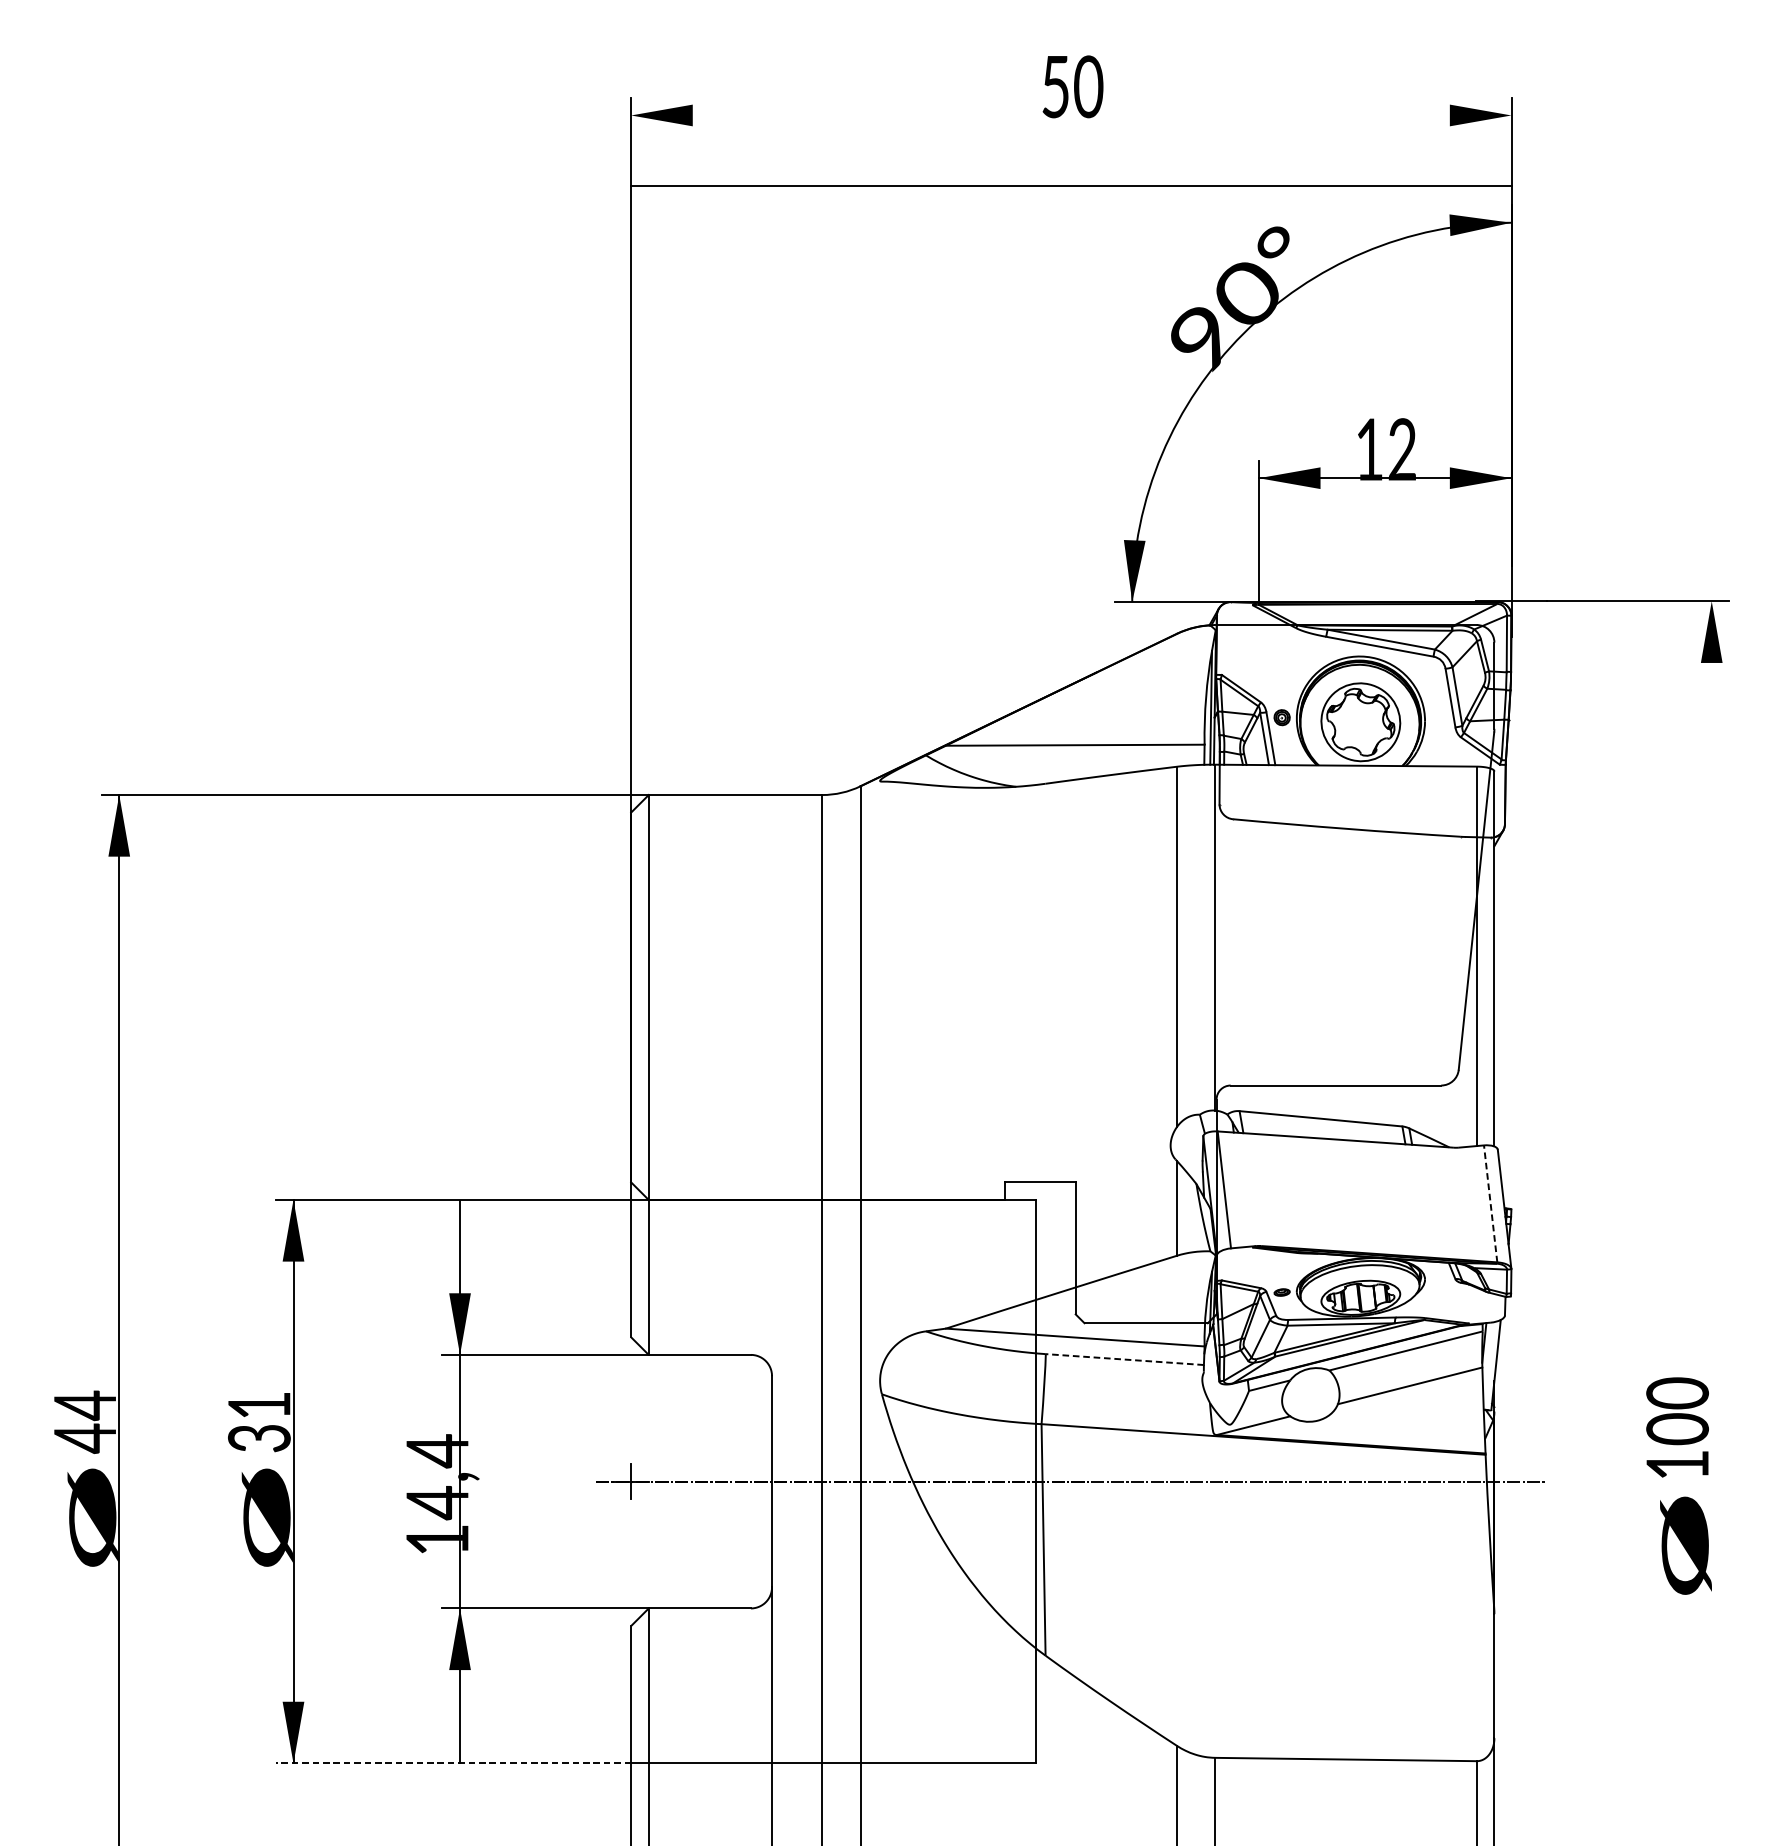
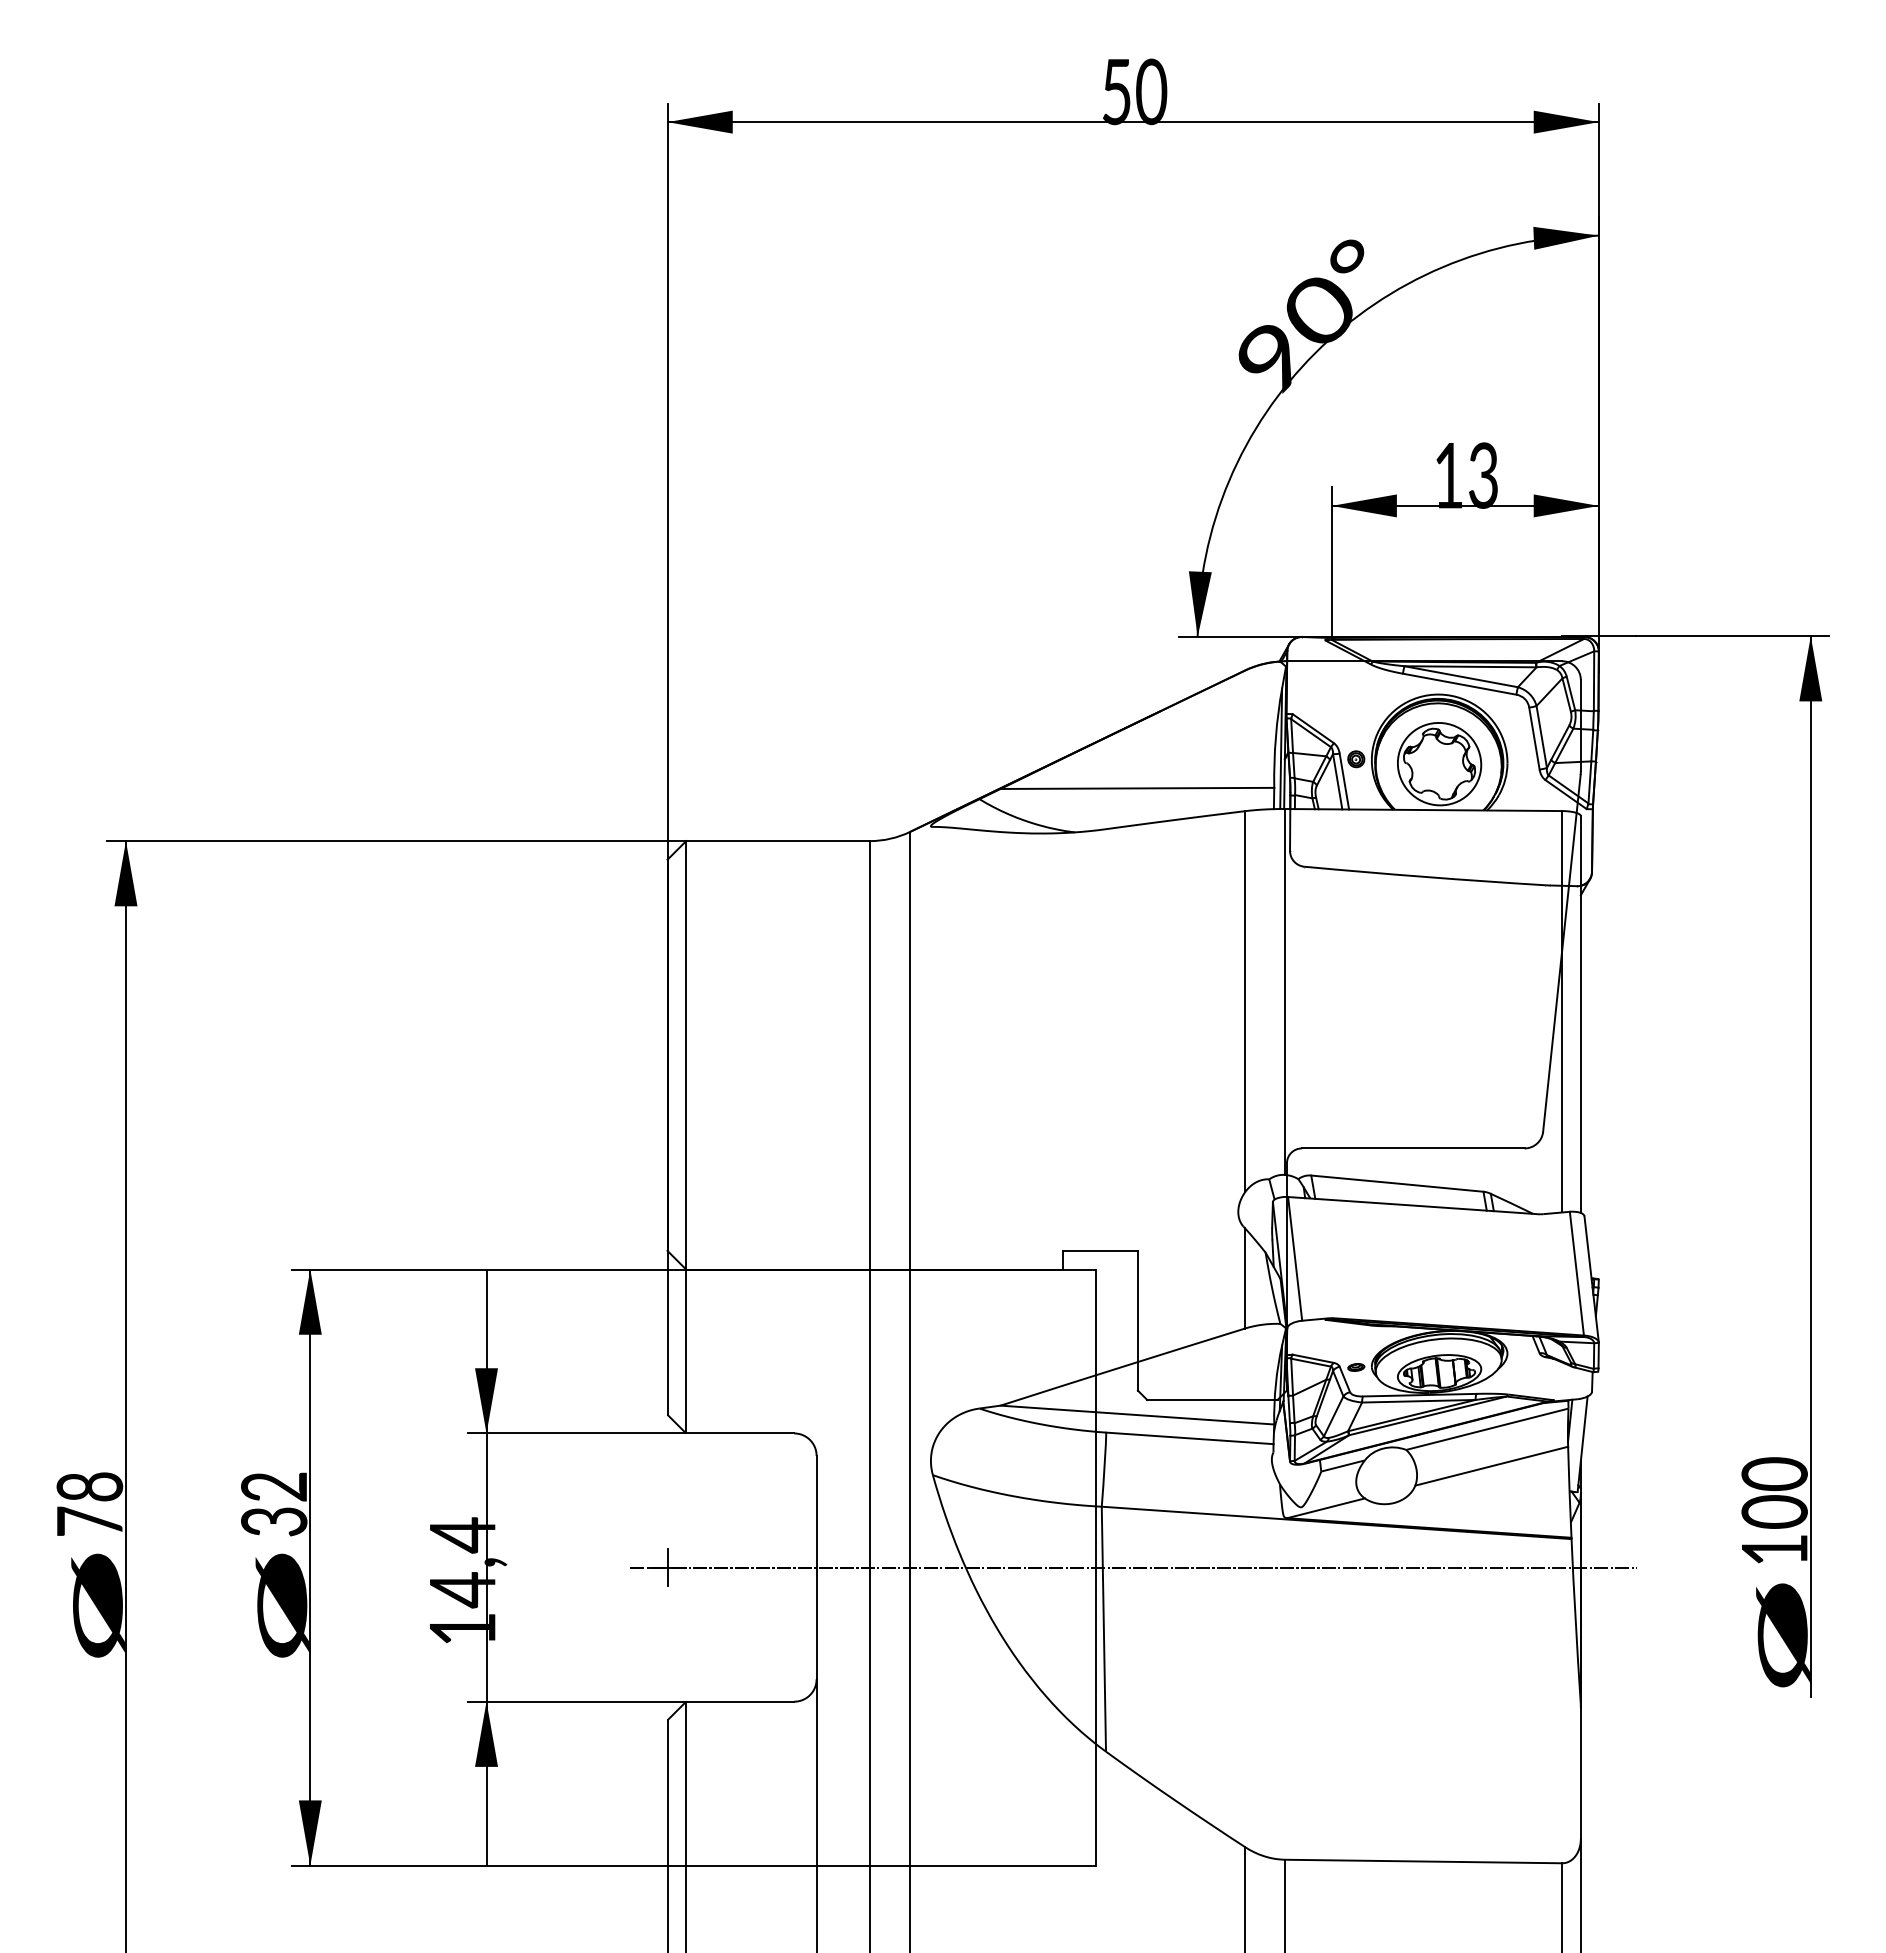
line: (1070, 186) -> (1132, 122), moved
text: (1402, 449) -> (1483, 475), 12 -> 13
line: (1711, 1102) -> (1810, 1166), added
line: (1490, 1203) -> (1576, 1273), dashed -> solid
line: (1124, 1359) -> (1189, 1438), dashed -> solid
text: (258, 1405) -> (273, 1486), 31 -> 32
text: (84, 1422) -> (89, 1504), 44 -> 78
line: (453, 1763) -> (479, 1865), dashed -> solid

